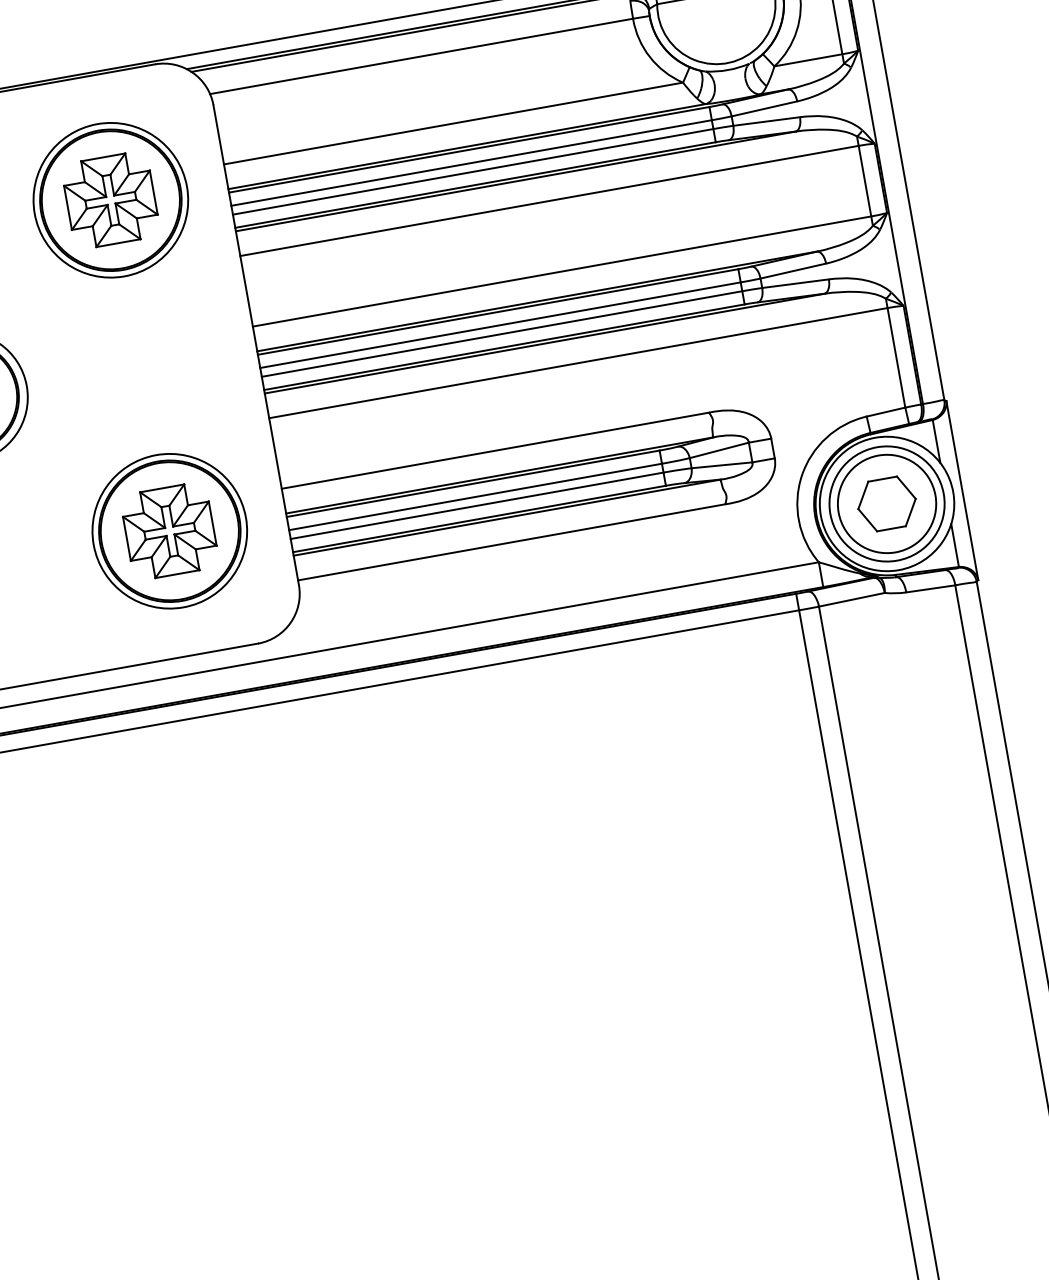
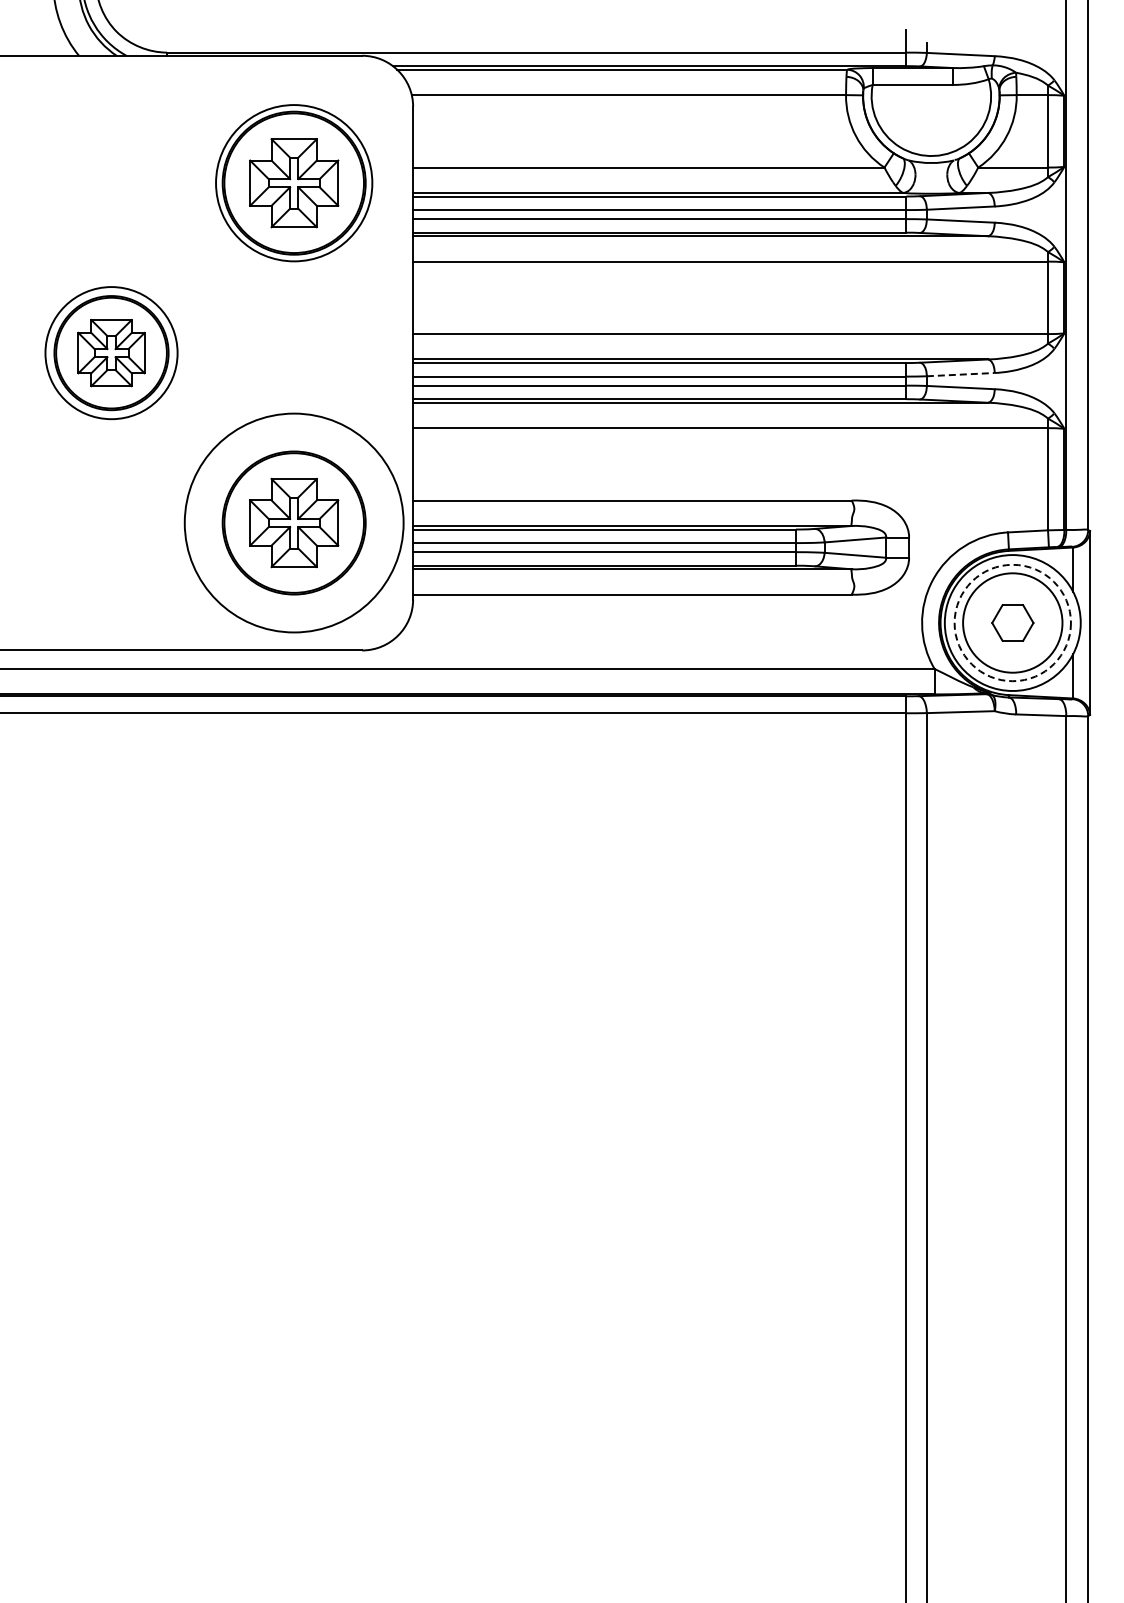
line: (793, 271) -> (960, 374), solid -> dashed
circle: (886, 503) -> (1012, 622), solid -> dashed
part: (886, 503) -> (1012, 622), size x0.7
circle: (170, 530) -> (294, 522), size x1.4

